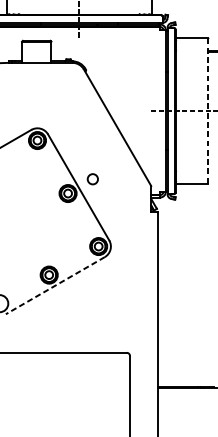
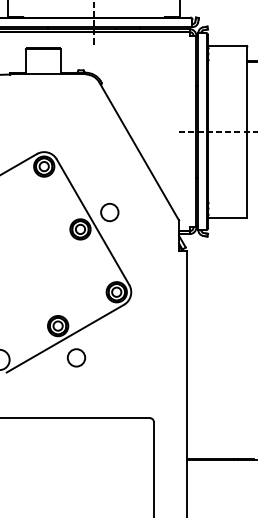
line: (208, 111) -> (246, 132), dashed -> solid
circle: (92, 179) -> (109, 212), size x1.43
line: (55, 285) -> (65, 338), dashed -> solid
circle: (64, 301) -> (76, 357), added

